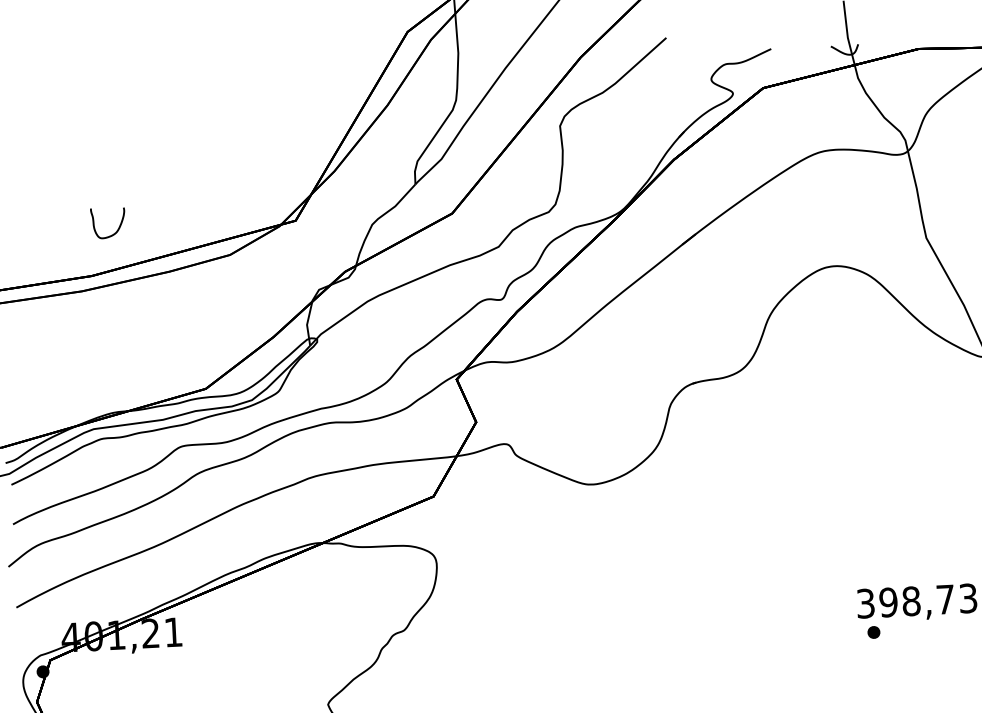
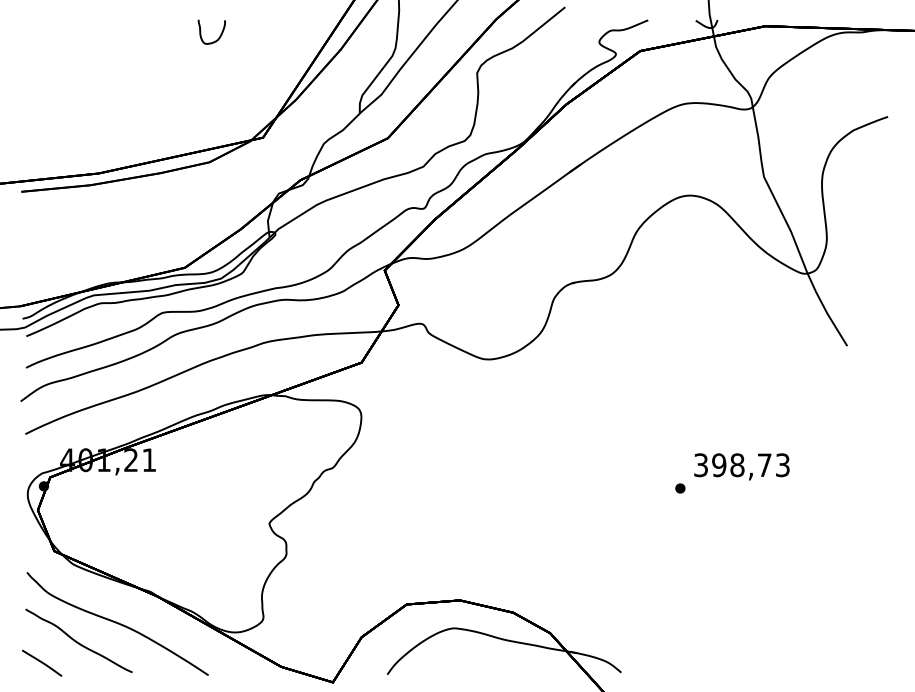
curve: (116, 229) -> (218, 37), moved
part: (874, 632) -> (680, 488), moved

